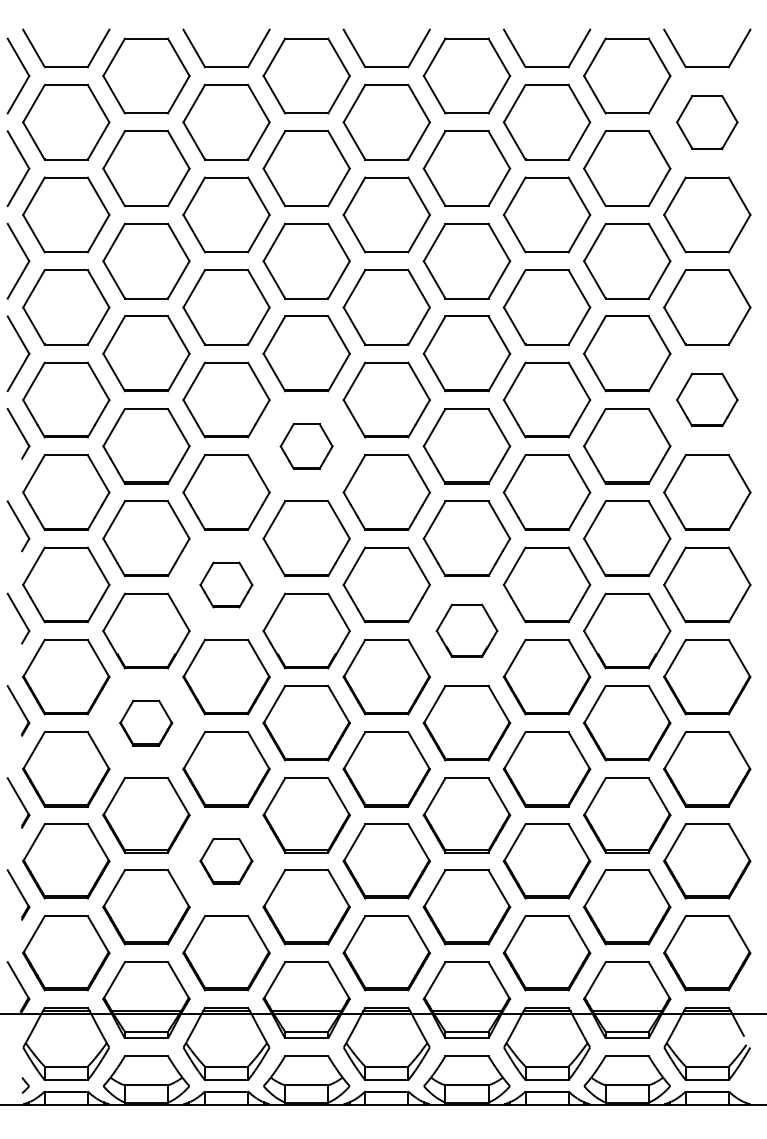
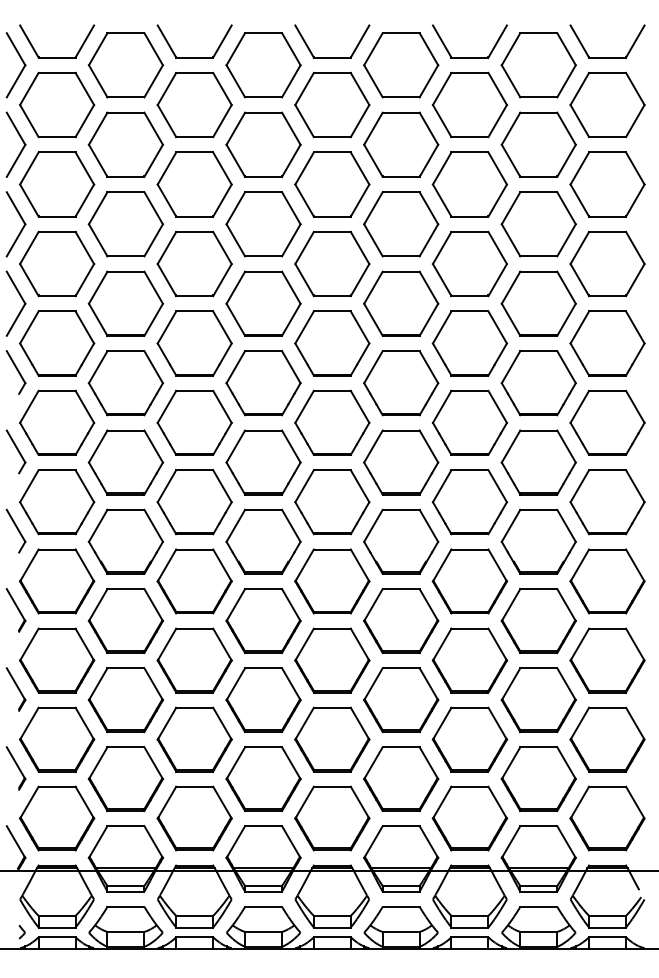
part: (707, 121) -> (607, 104), size x1.43
part: (707, 400) -> (607, 343), size x1.43
part: (306, 446) -> (263, 383), size x1.67
part: (226, 585) -> (194, 502), size x1.67
part: (467, 630) -> (401, 541), size x1.43
part: (145, 722) -> (125, 620), size x1.67
part: (226, 861) -> (194, 739), size x1.67

